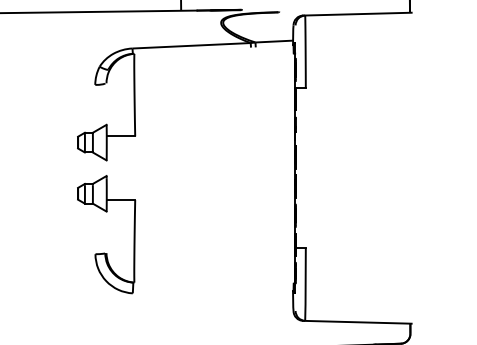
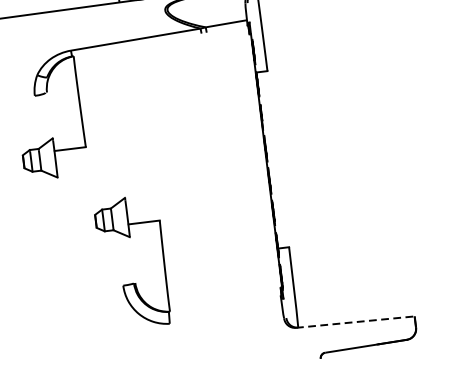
part: (104, 252) -> (133, 282), moved
line: (357, 322) -> (356, 322), solid -> dashed

